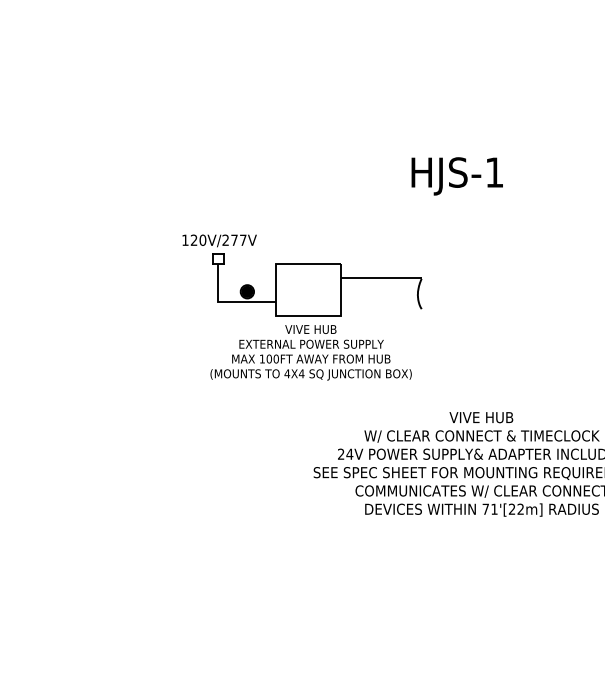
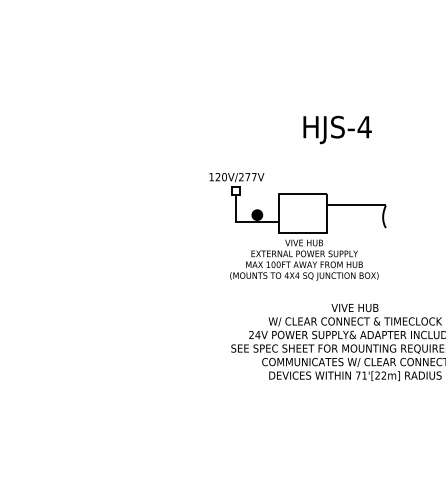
text: (494, 172) -> (364, 127), HJS-1 -> HJS-4
part: (301, 307) -> (297, 226), moved

